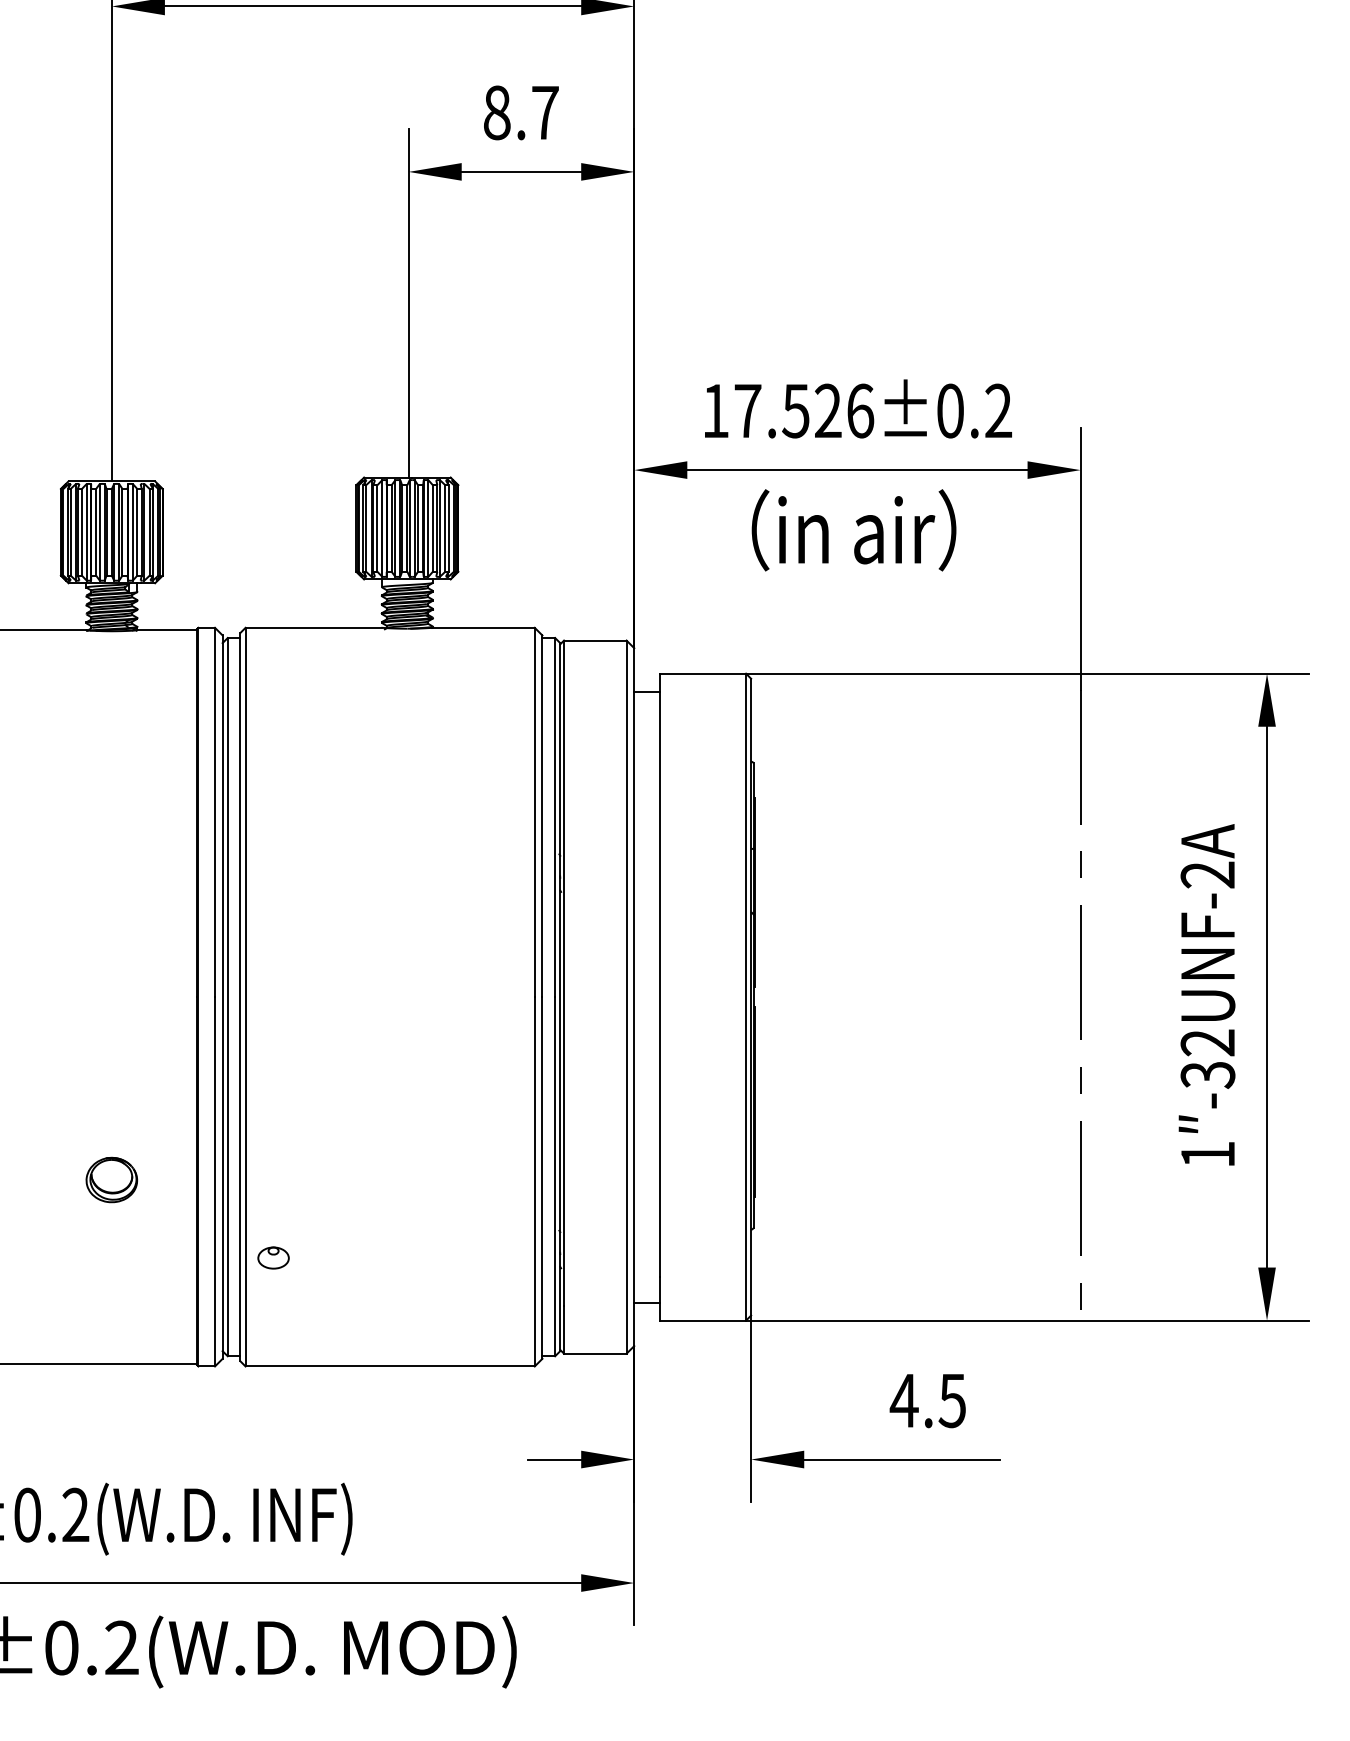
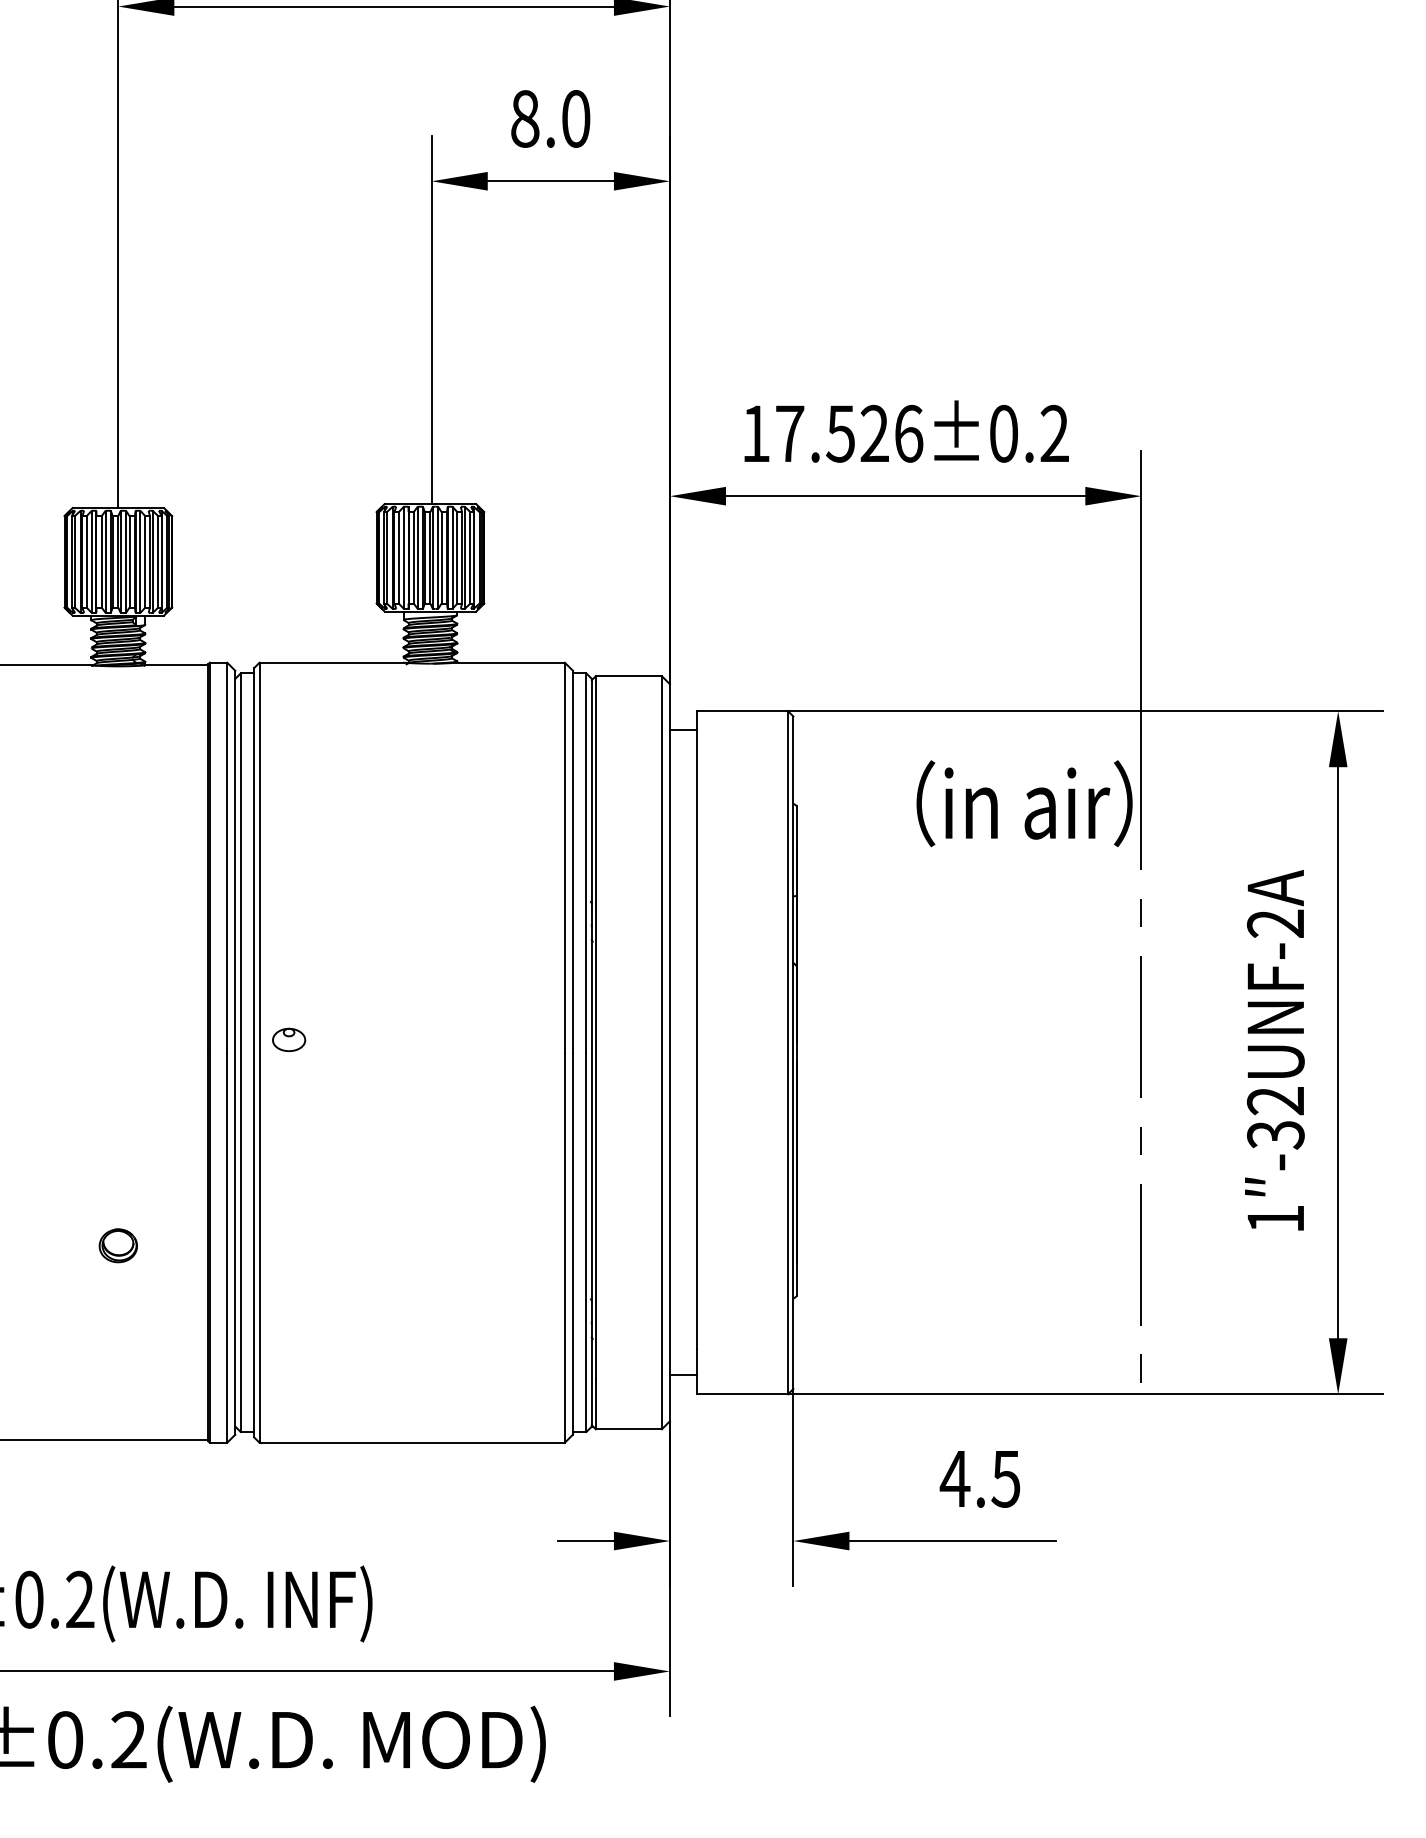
text: (545, 112) -> (576, 118), 8.7 -> 8.0
text: (853, 530) -> (1023, 803), moved
part: (111, 1179) -> (117, 1245), size x0.7
part: (273, 1257) -> (289, 1039), moved

